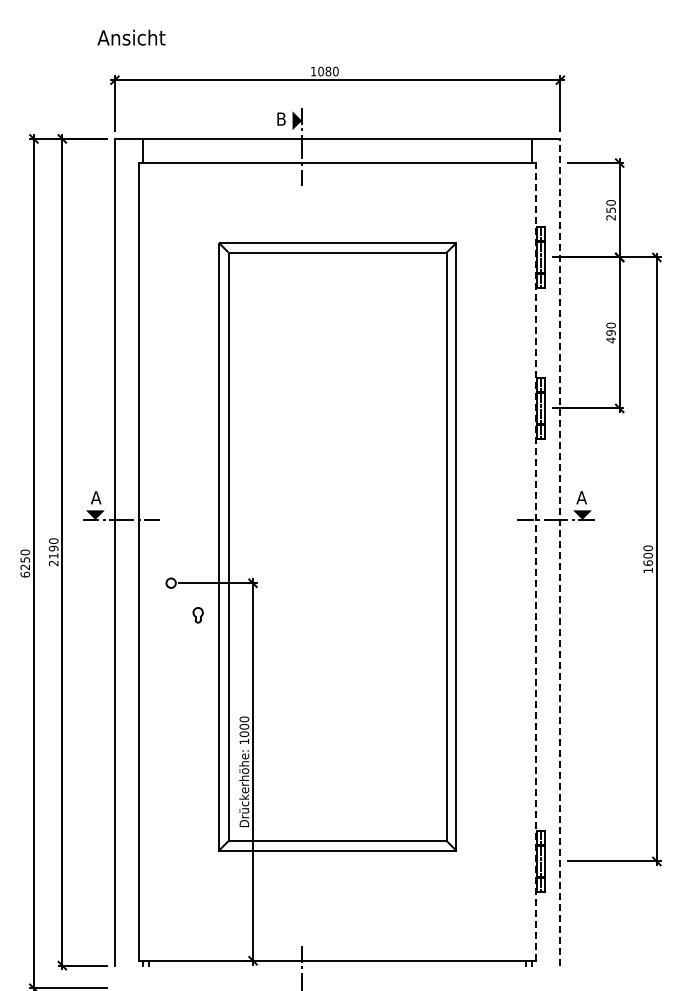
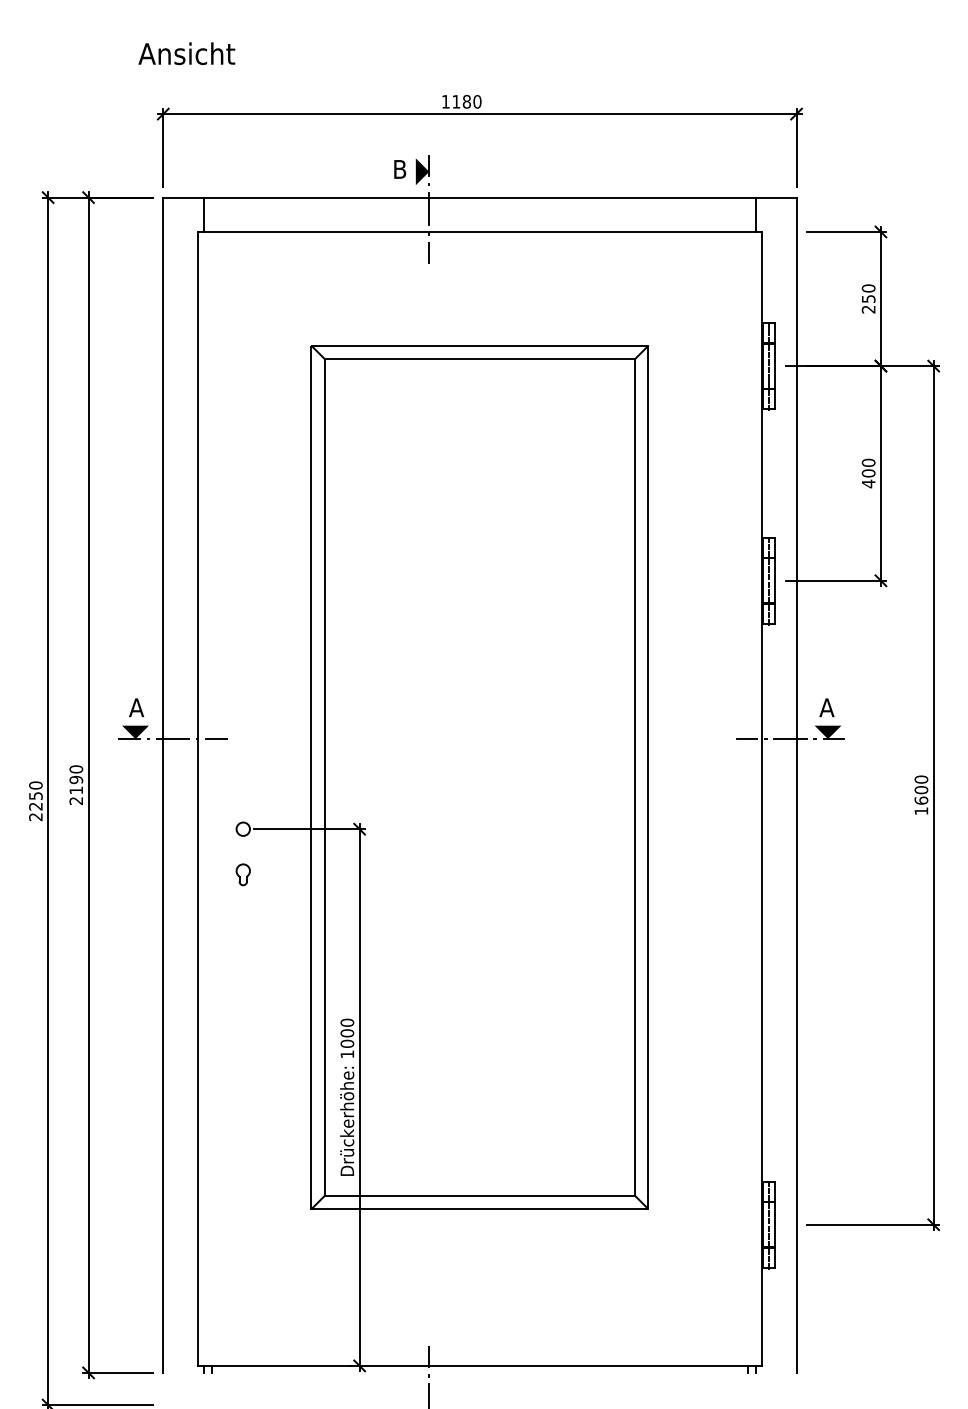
text: (320, 71) -> (455, 101), 1080 -> 1180
text: (610, 332) -> (867, 472), 490 -> 400
line: (560, 551) -> (796, 784), dashed -> solid
line: (536, 561) -> (762, 798), dashed -> solid
text: (25, 574) -> (36, 816), 6250 -> 2250
part: (197, 615) -> (242, 875), moved

